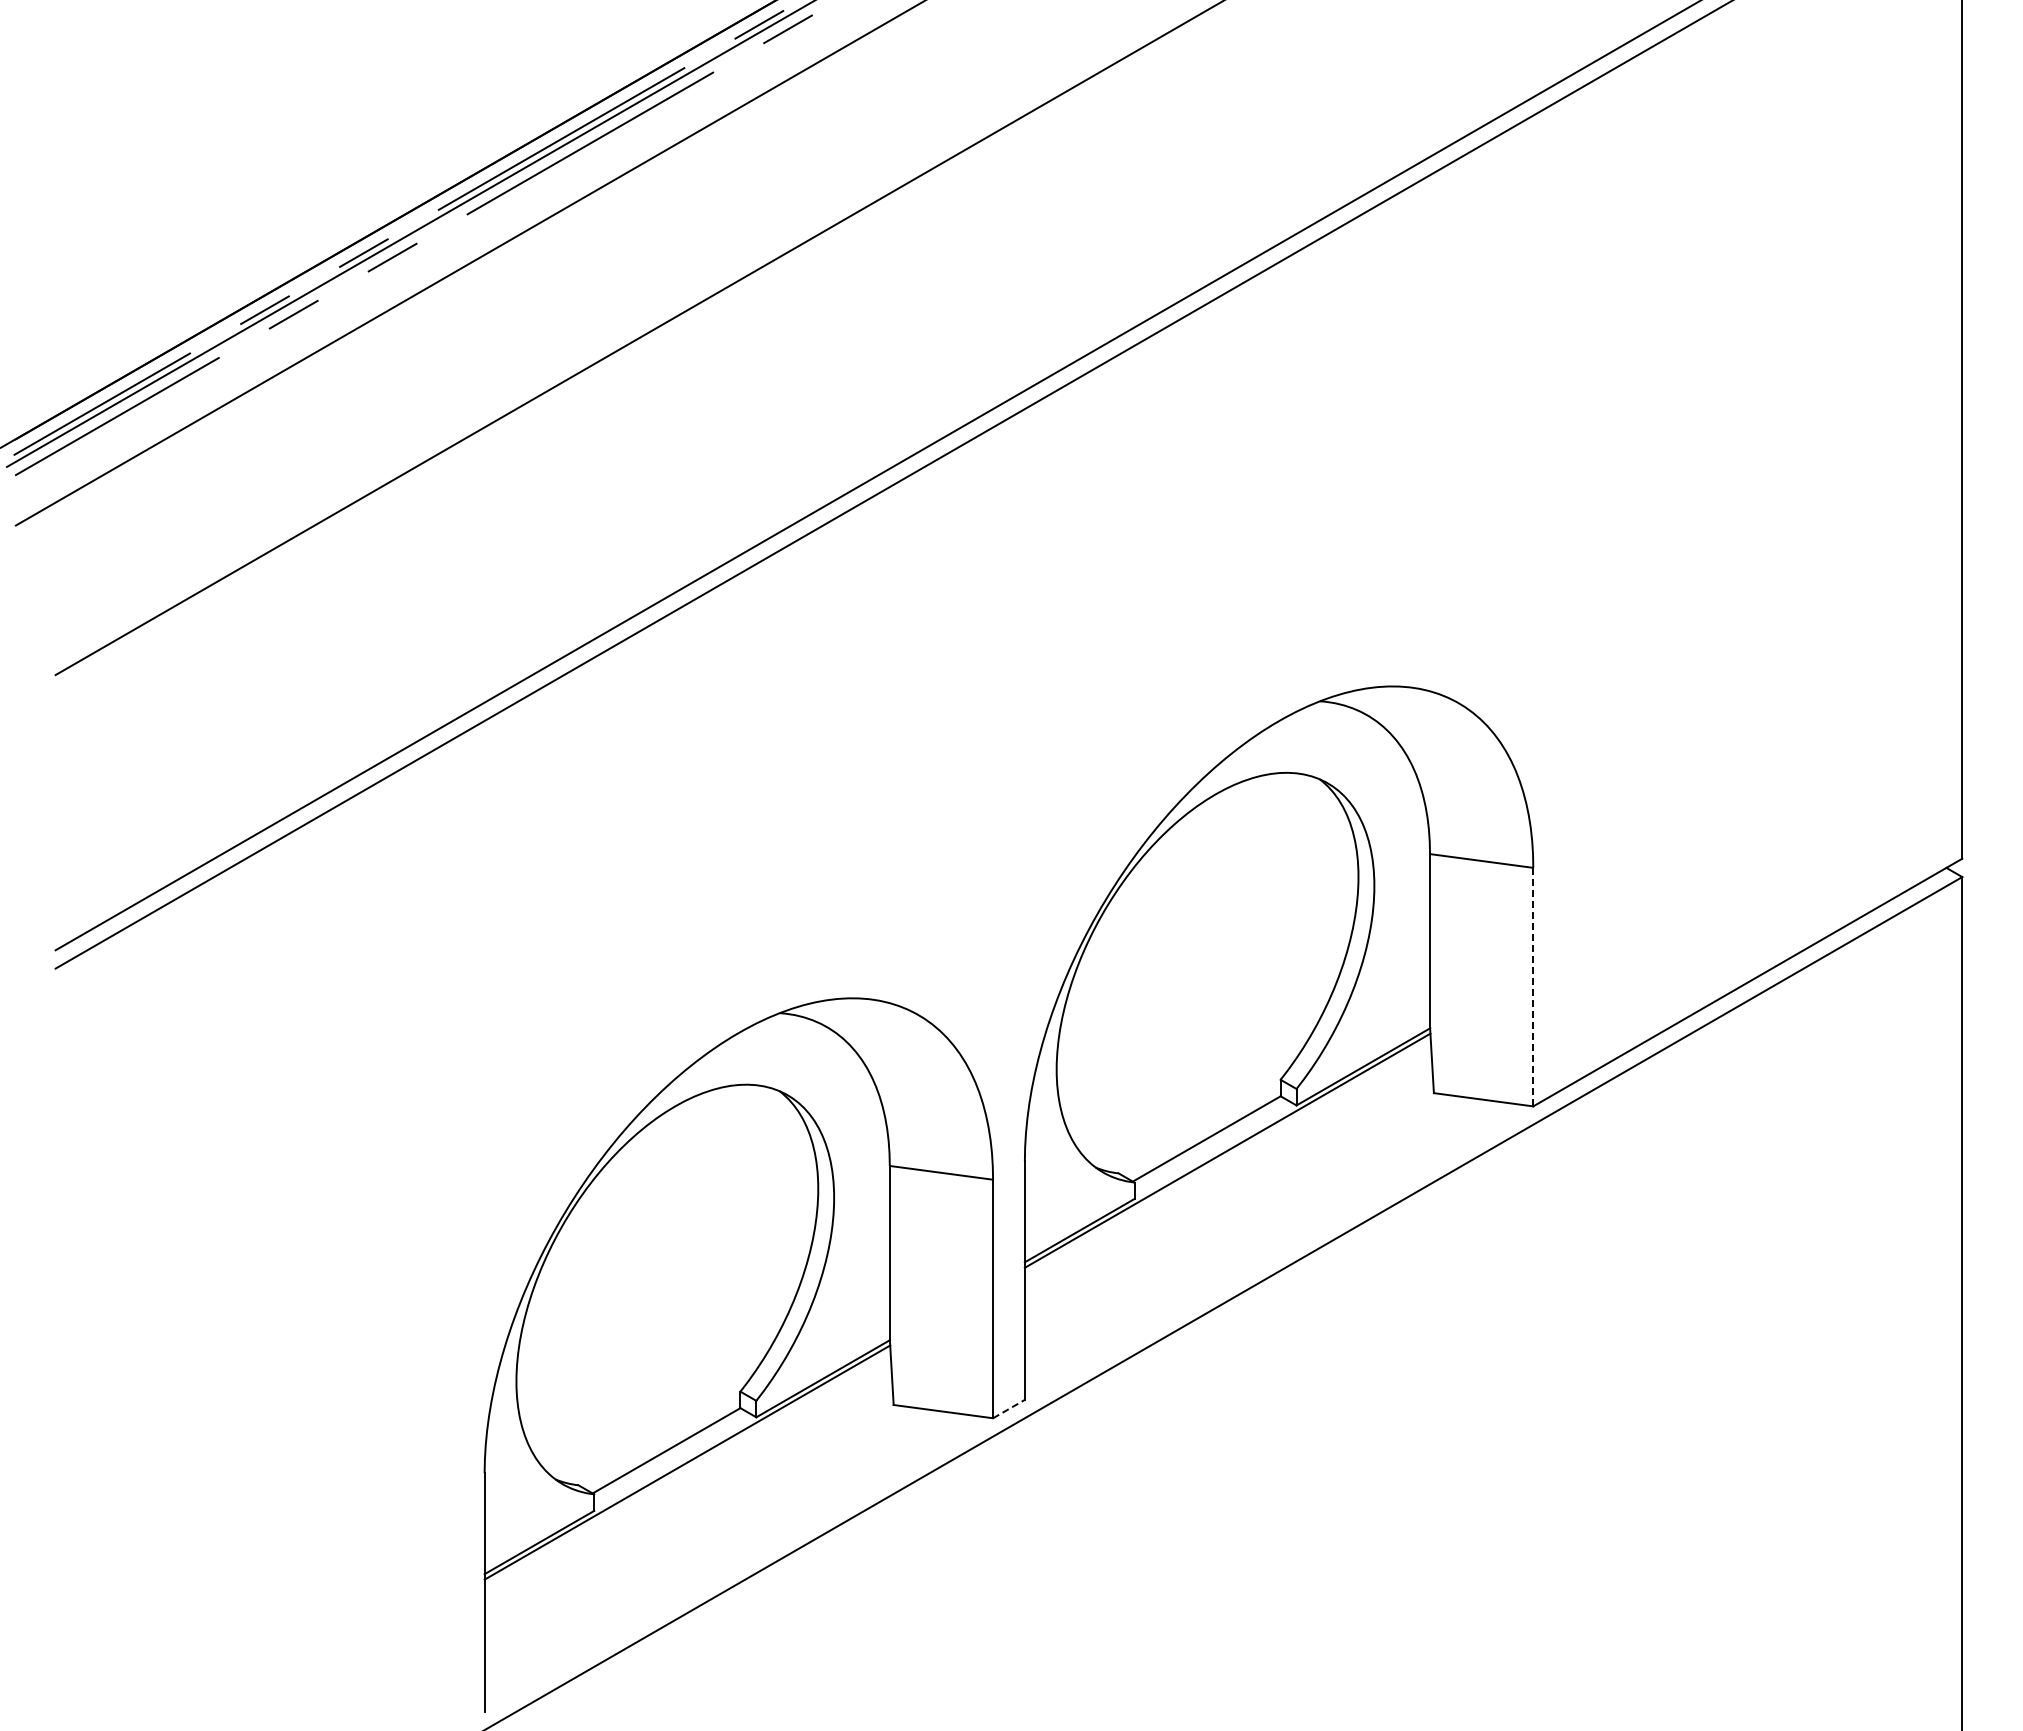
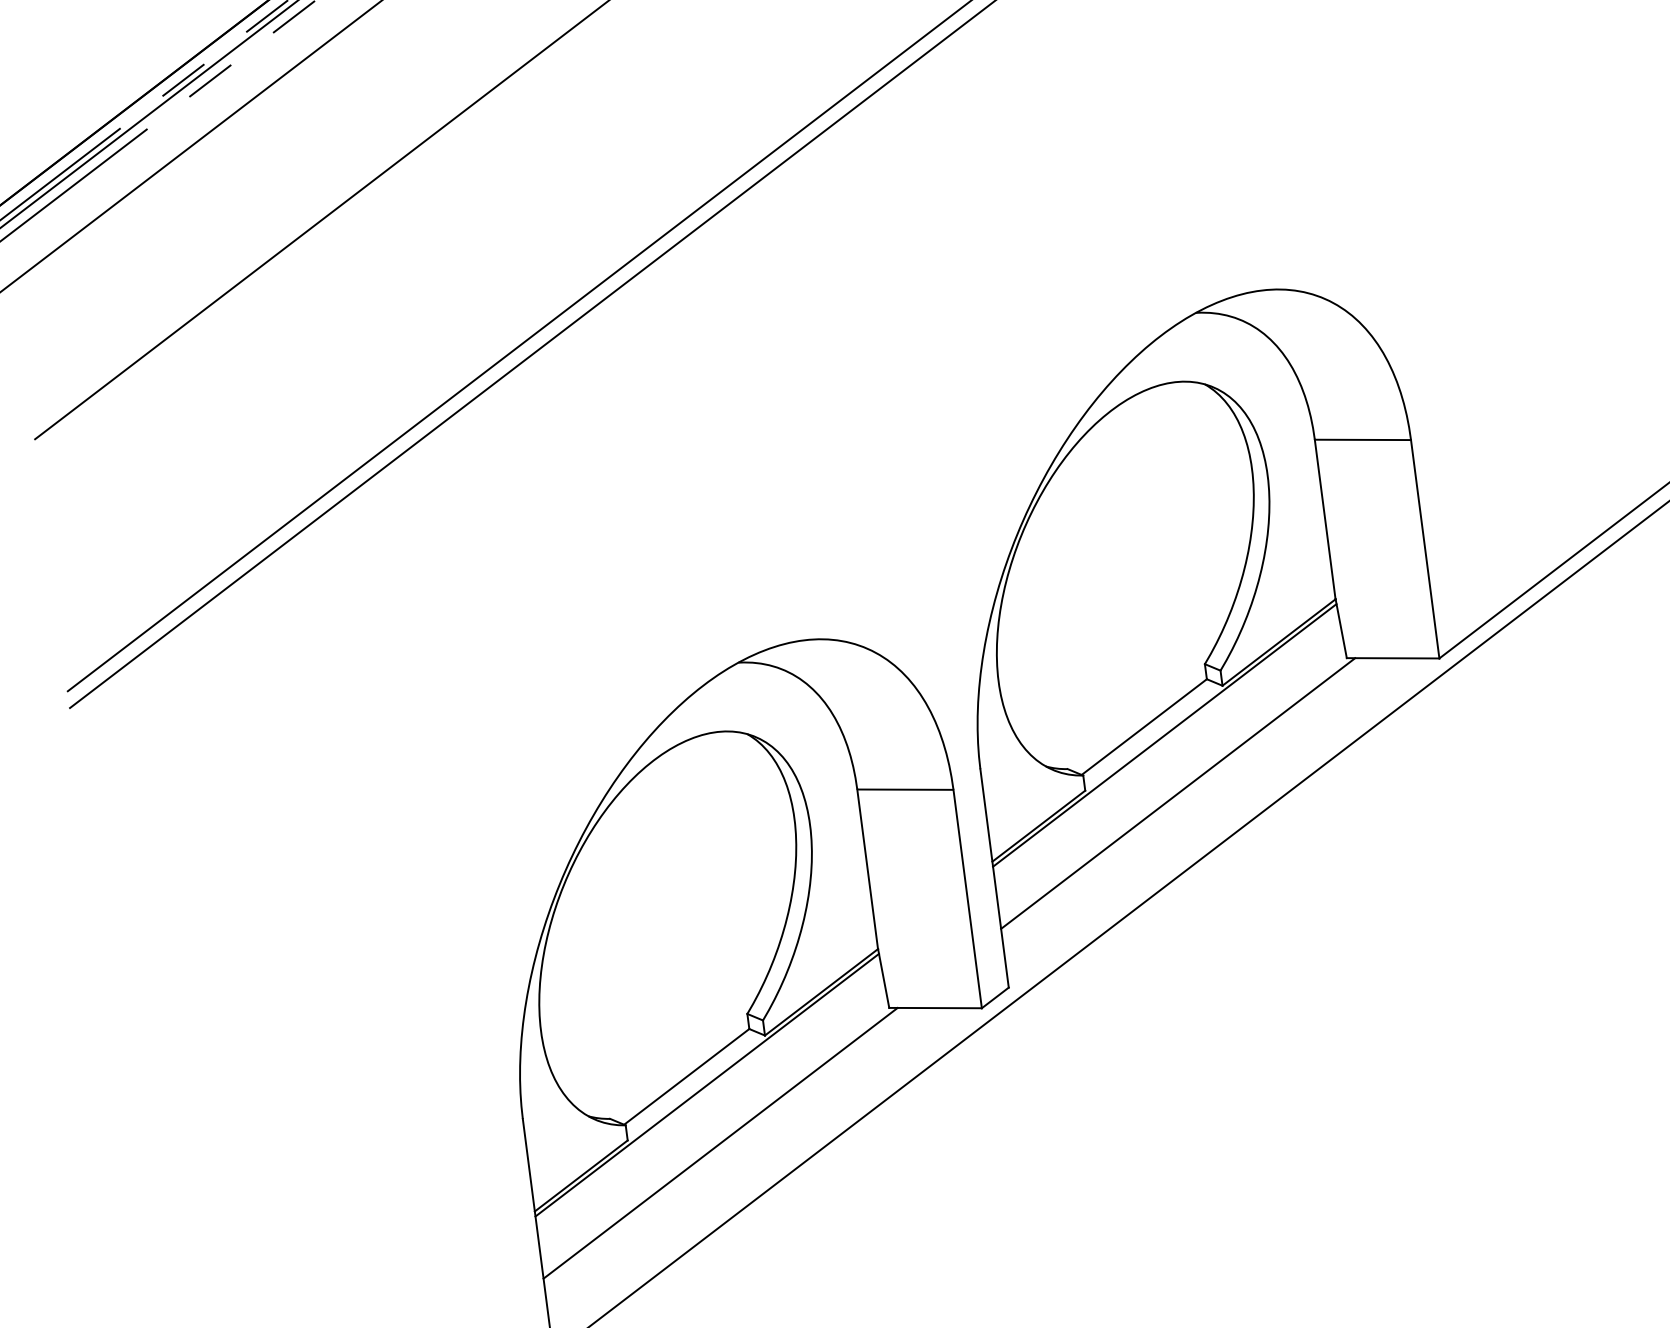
line: (1533, 987) -> (1425, 549), dashed -> solid
line: (1233, 1214) -> (1177, 793), added
line: (1009, 1408) -> (995, 997), dashed -> solid
line: (693, 1526) -> (720, 1142), added

